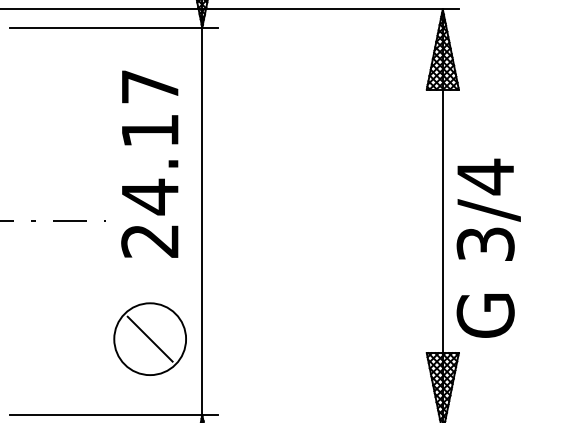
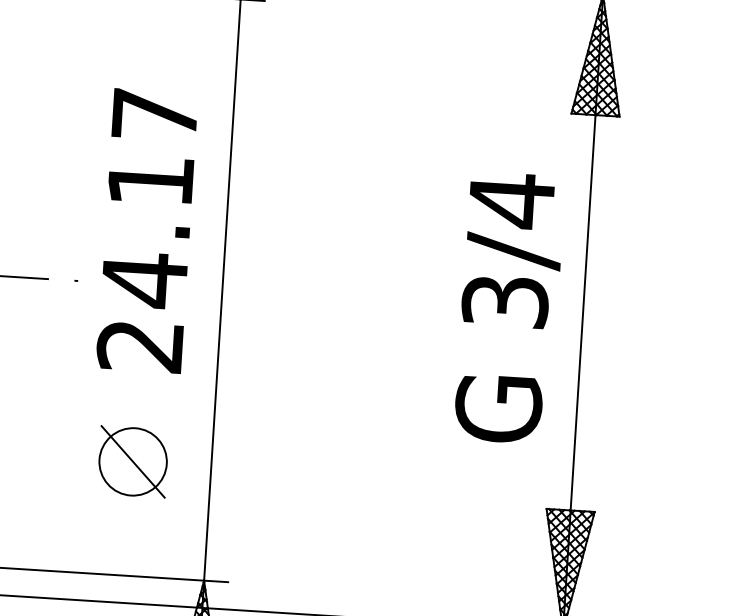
text: (149, 163) -> (146, 229), moved
text: (488, 247) -> (509, 306), moved
circle: (149, 338) -> (132, 460), size x0.62

